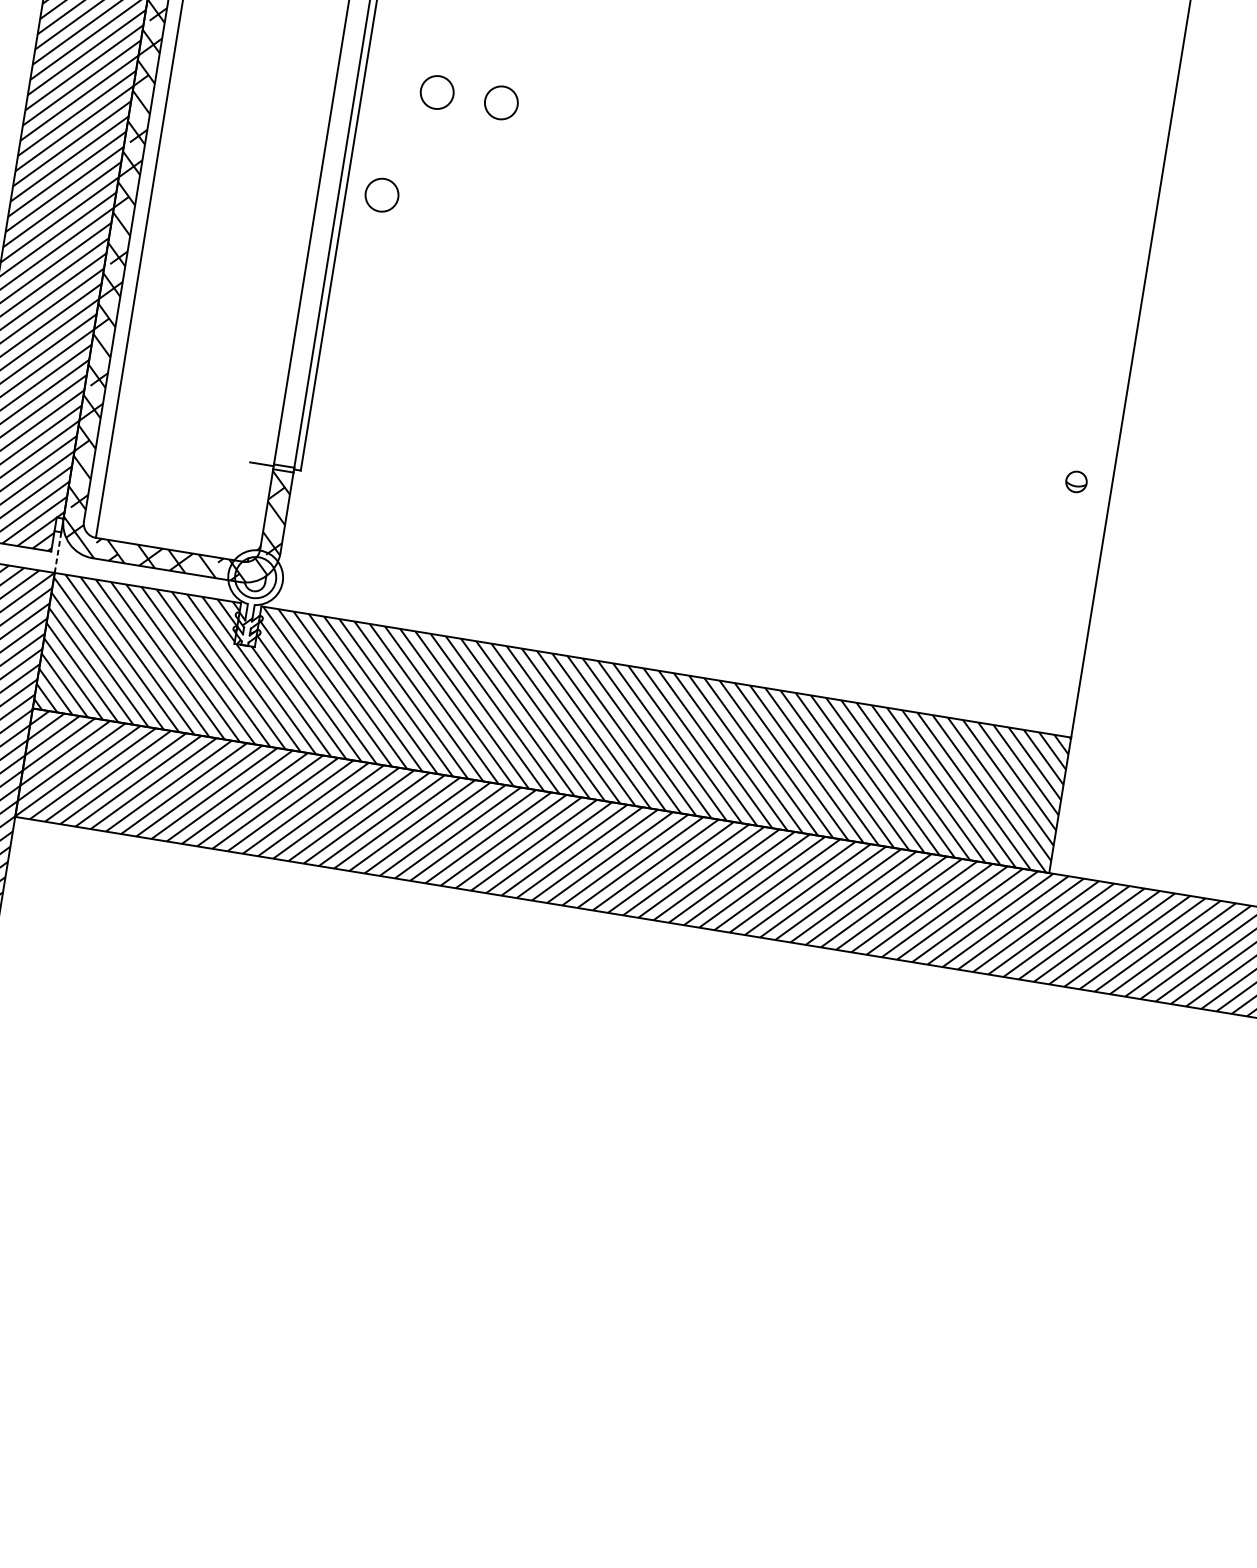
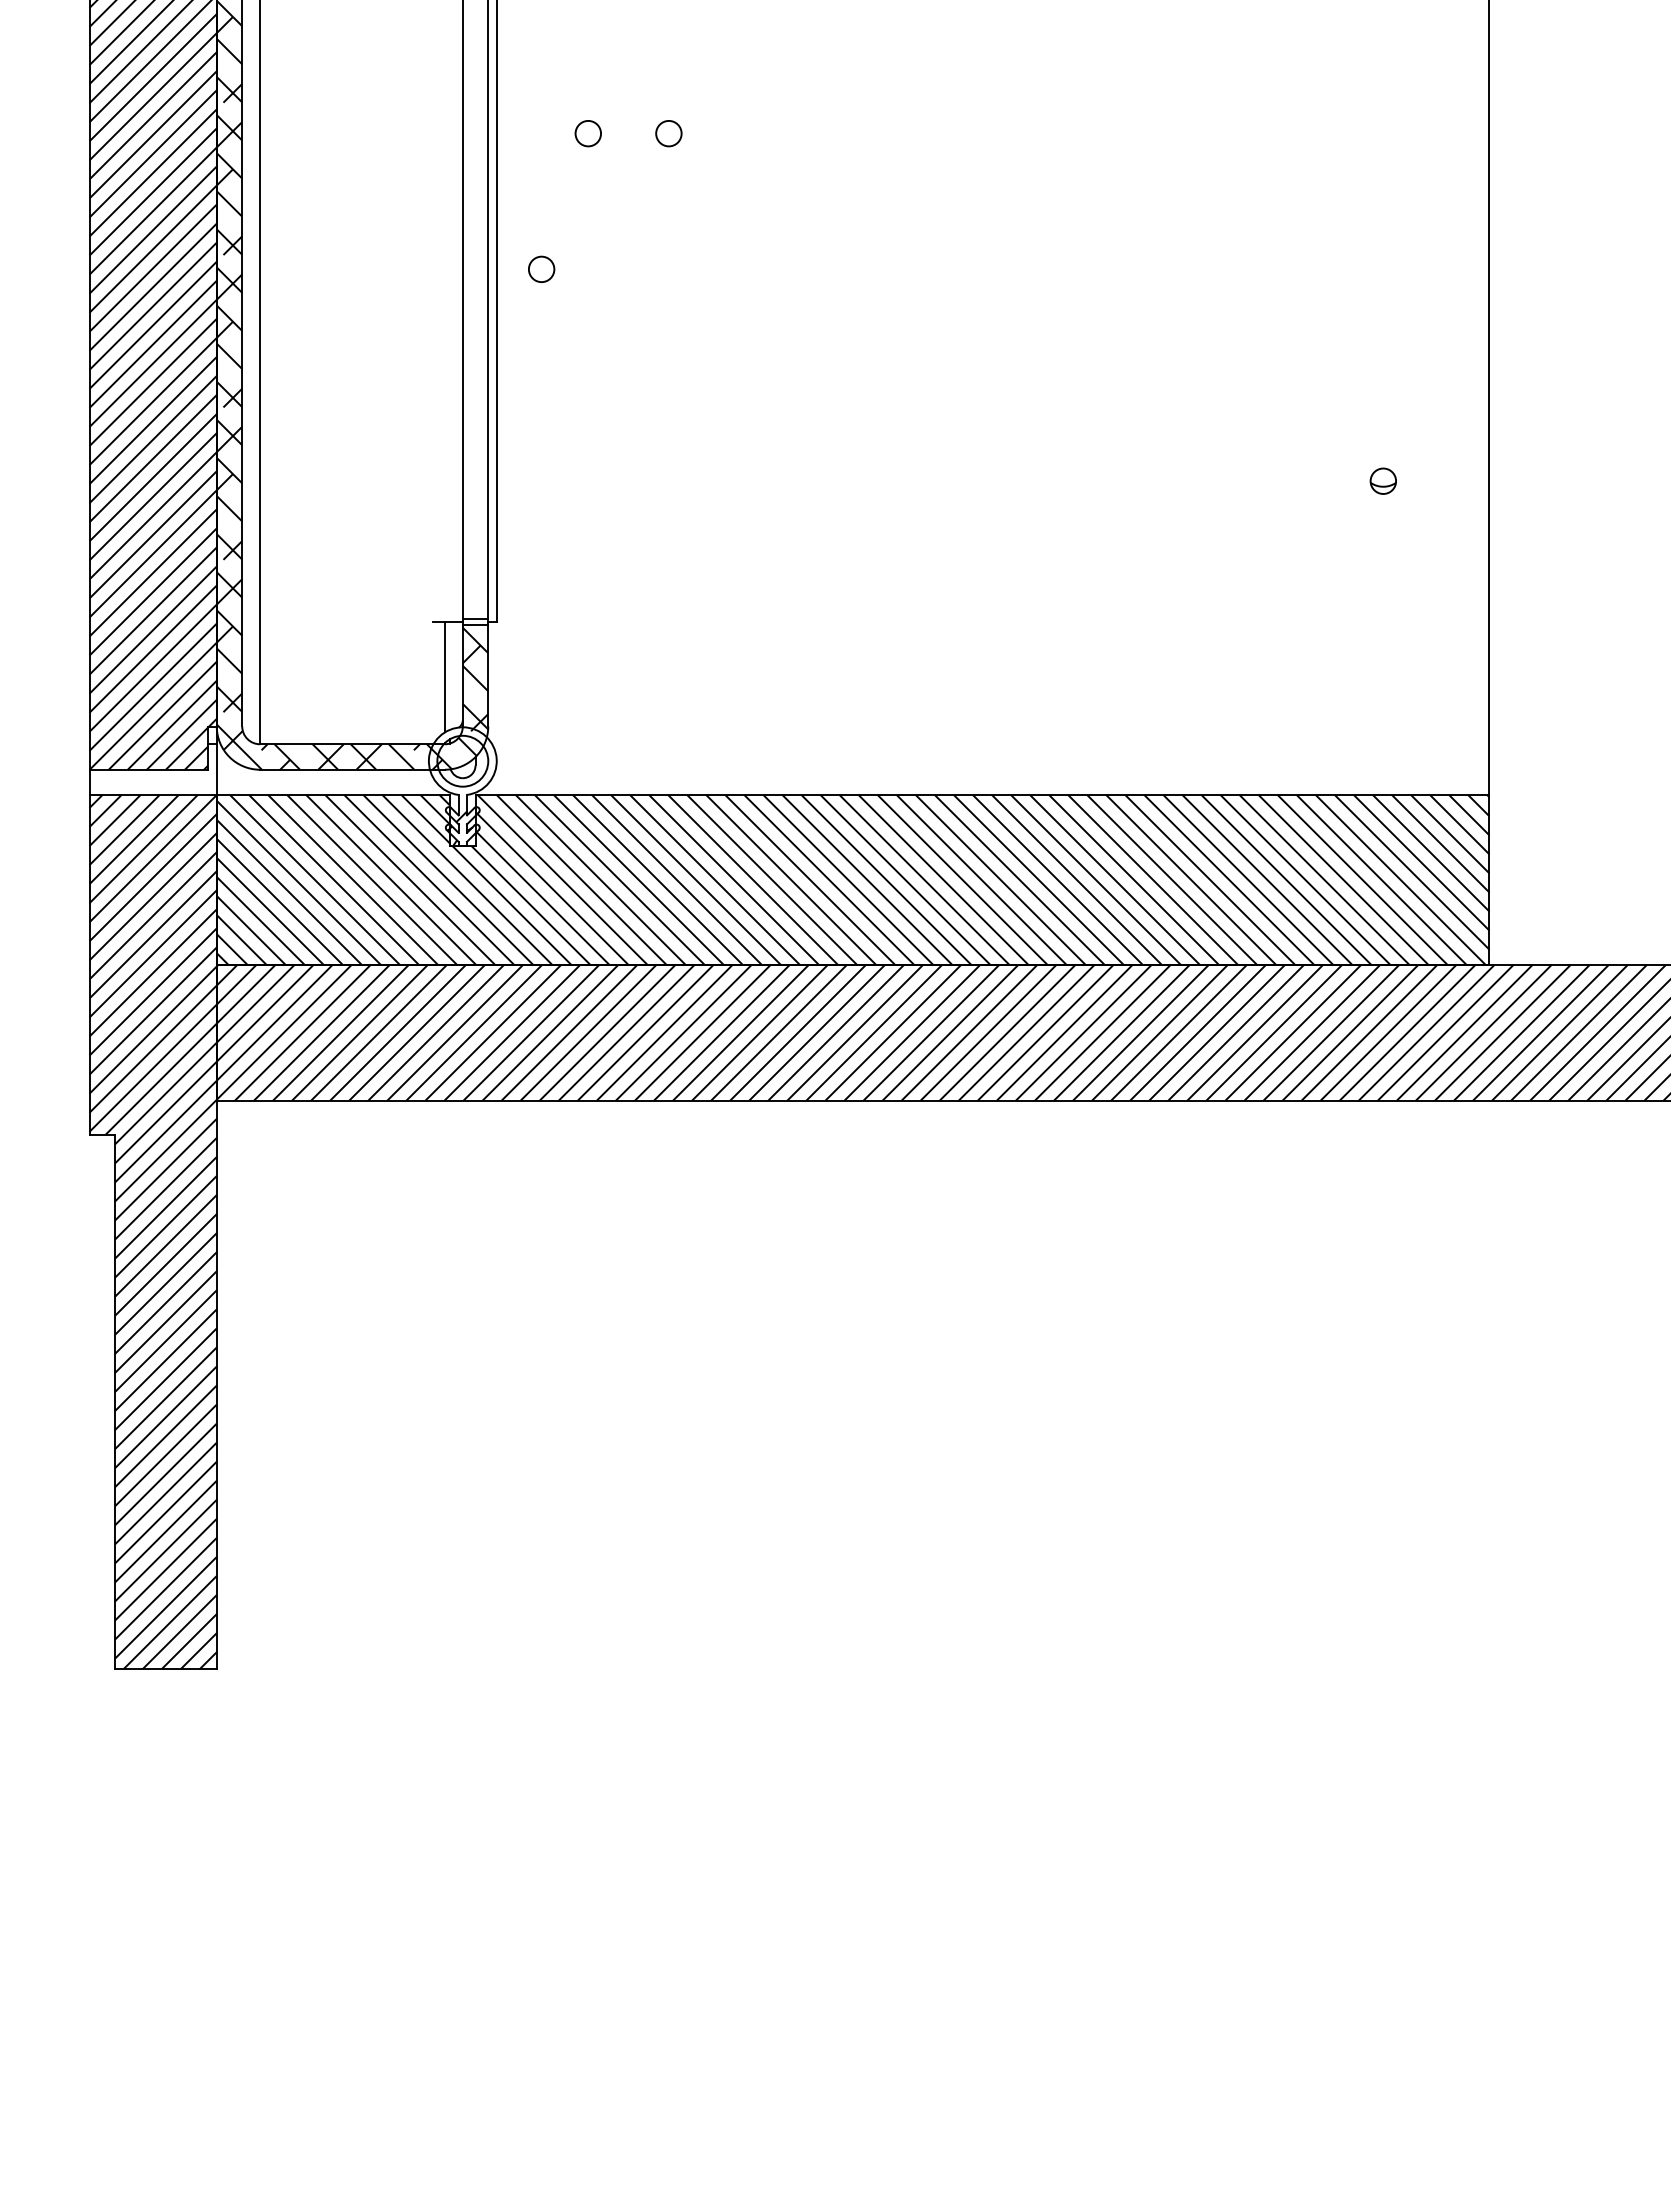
circle: (436, 92) -> (587, 133), size x0.62
circle: (501, 102) -> (668, 133), size x0.62
circle: (382, 194) -> (541, 268), size x0.62
part: (1075, 481) -> (1382, 480), moved
line: (252, 507) -> (445, 676), added
line: (57, 553) -> (216, 770), dashed -> solid

